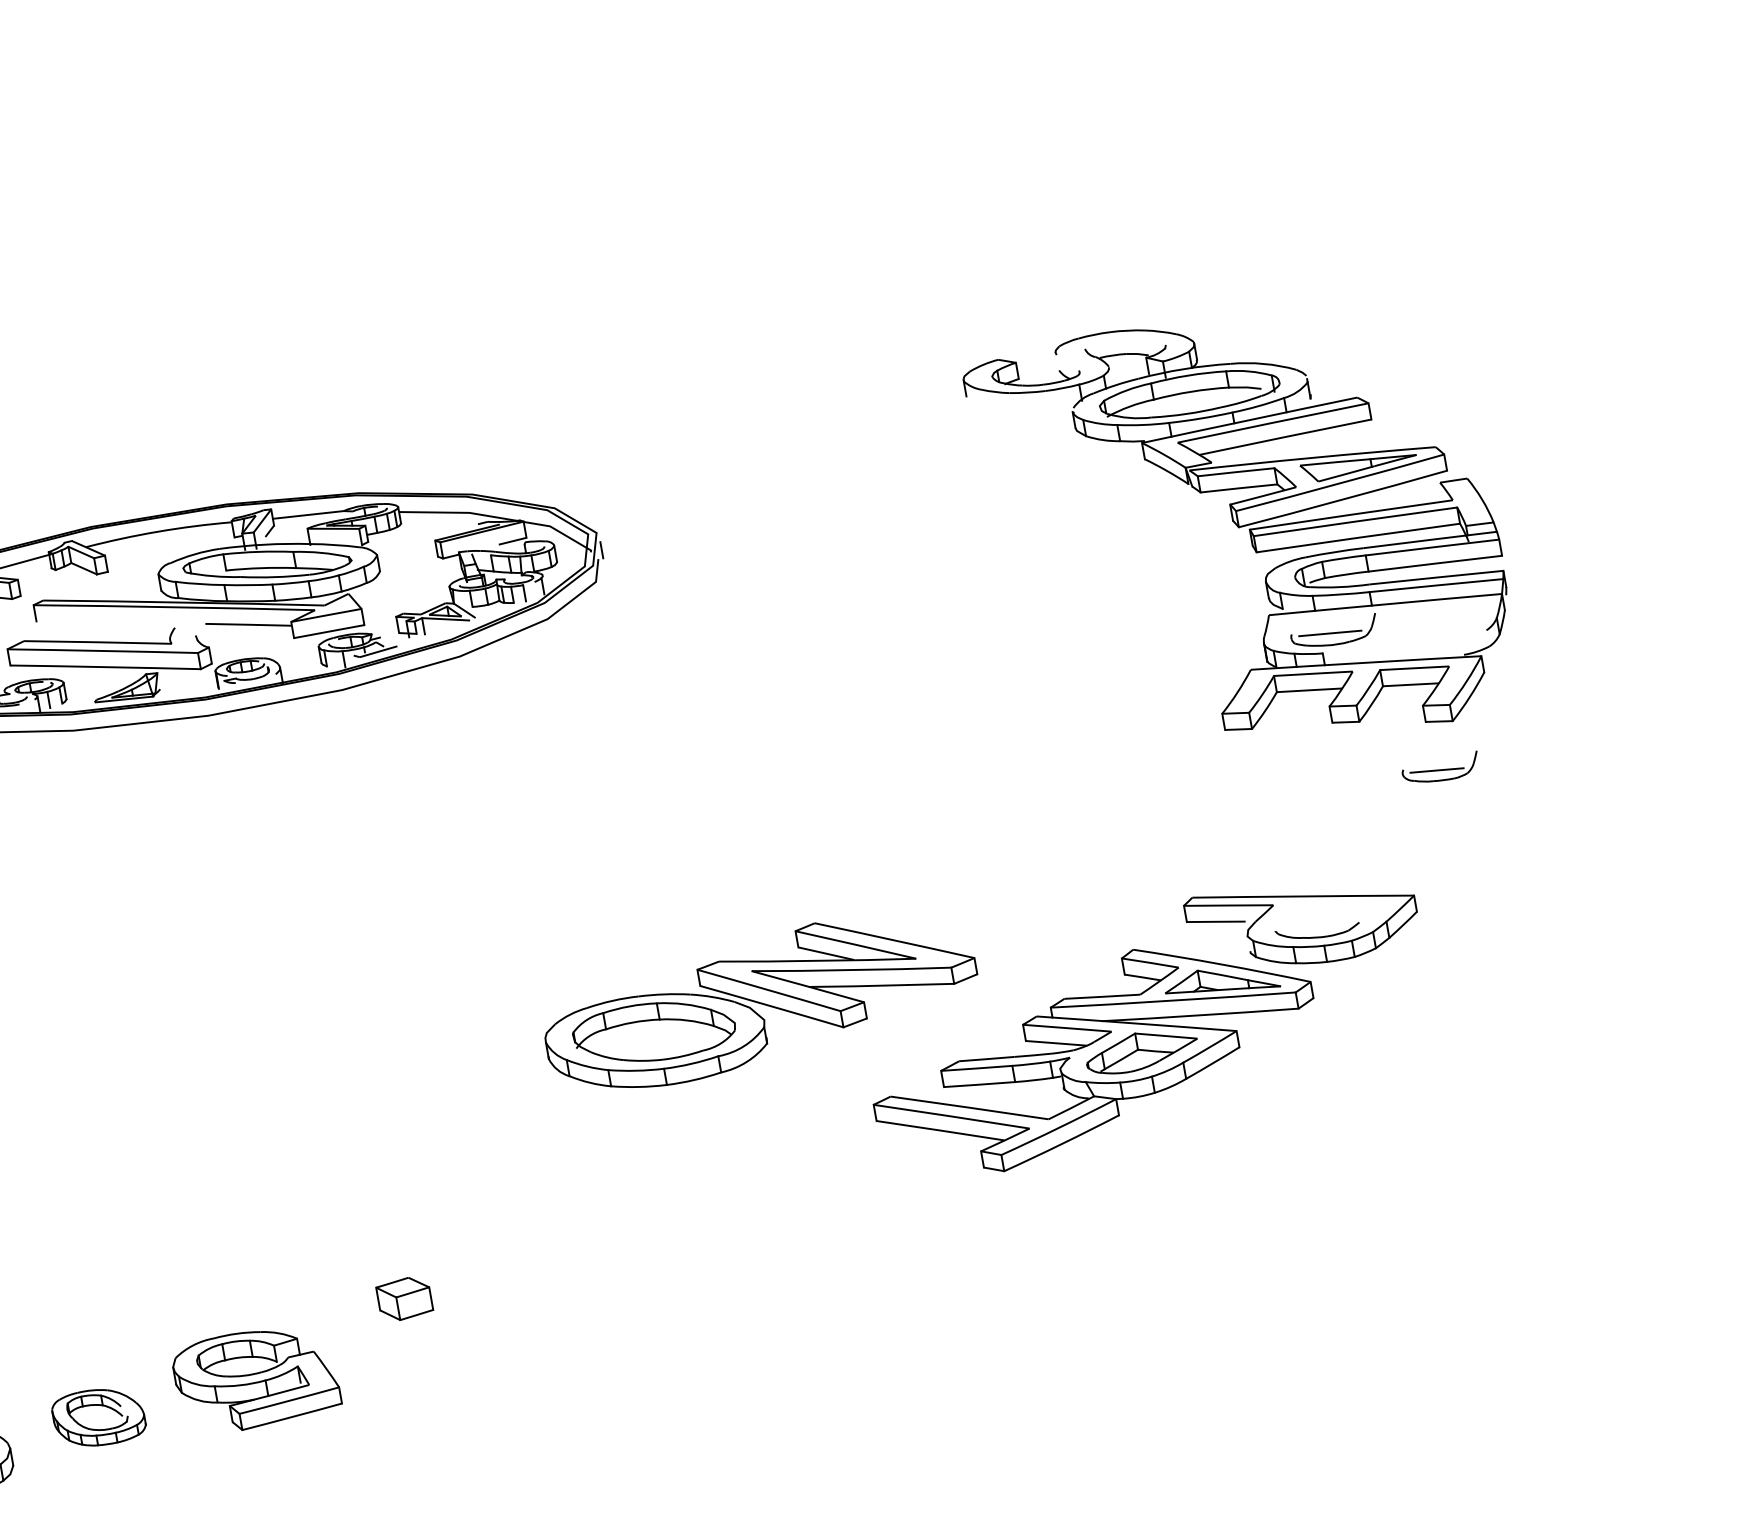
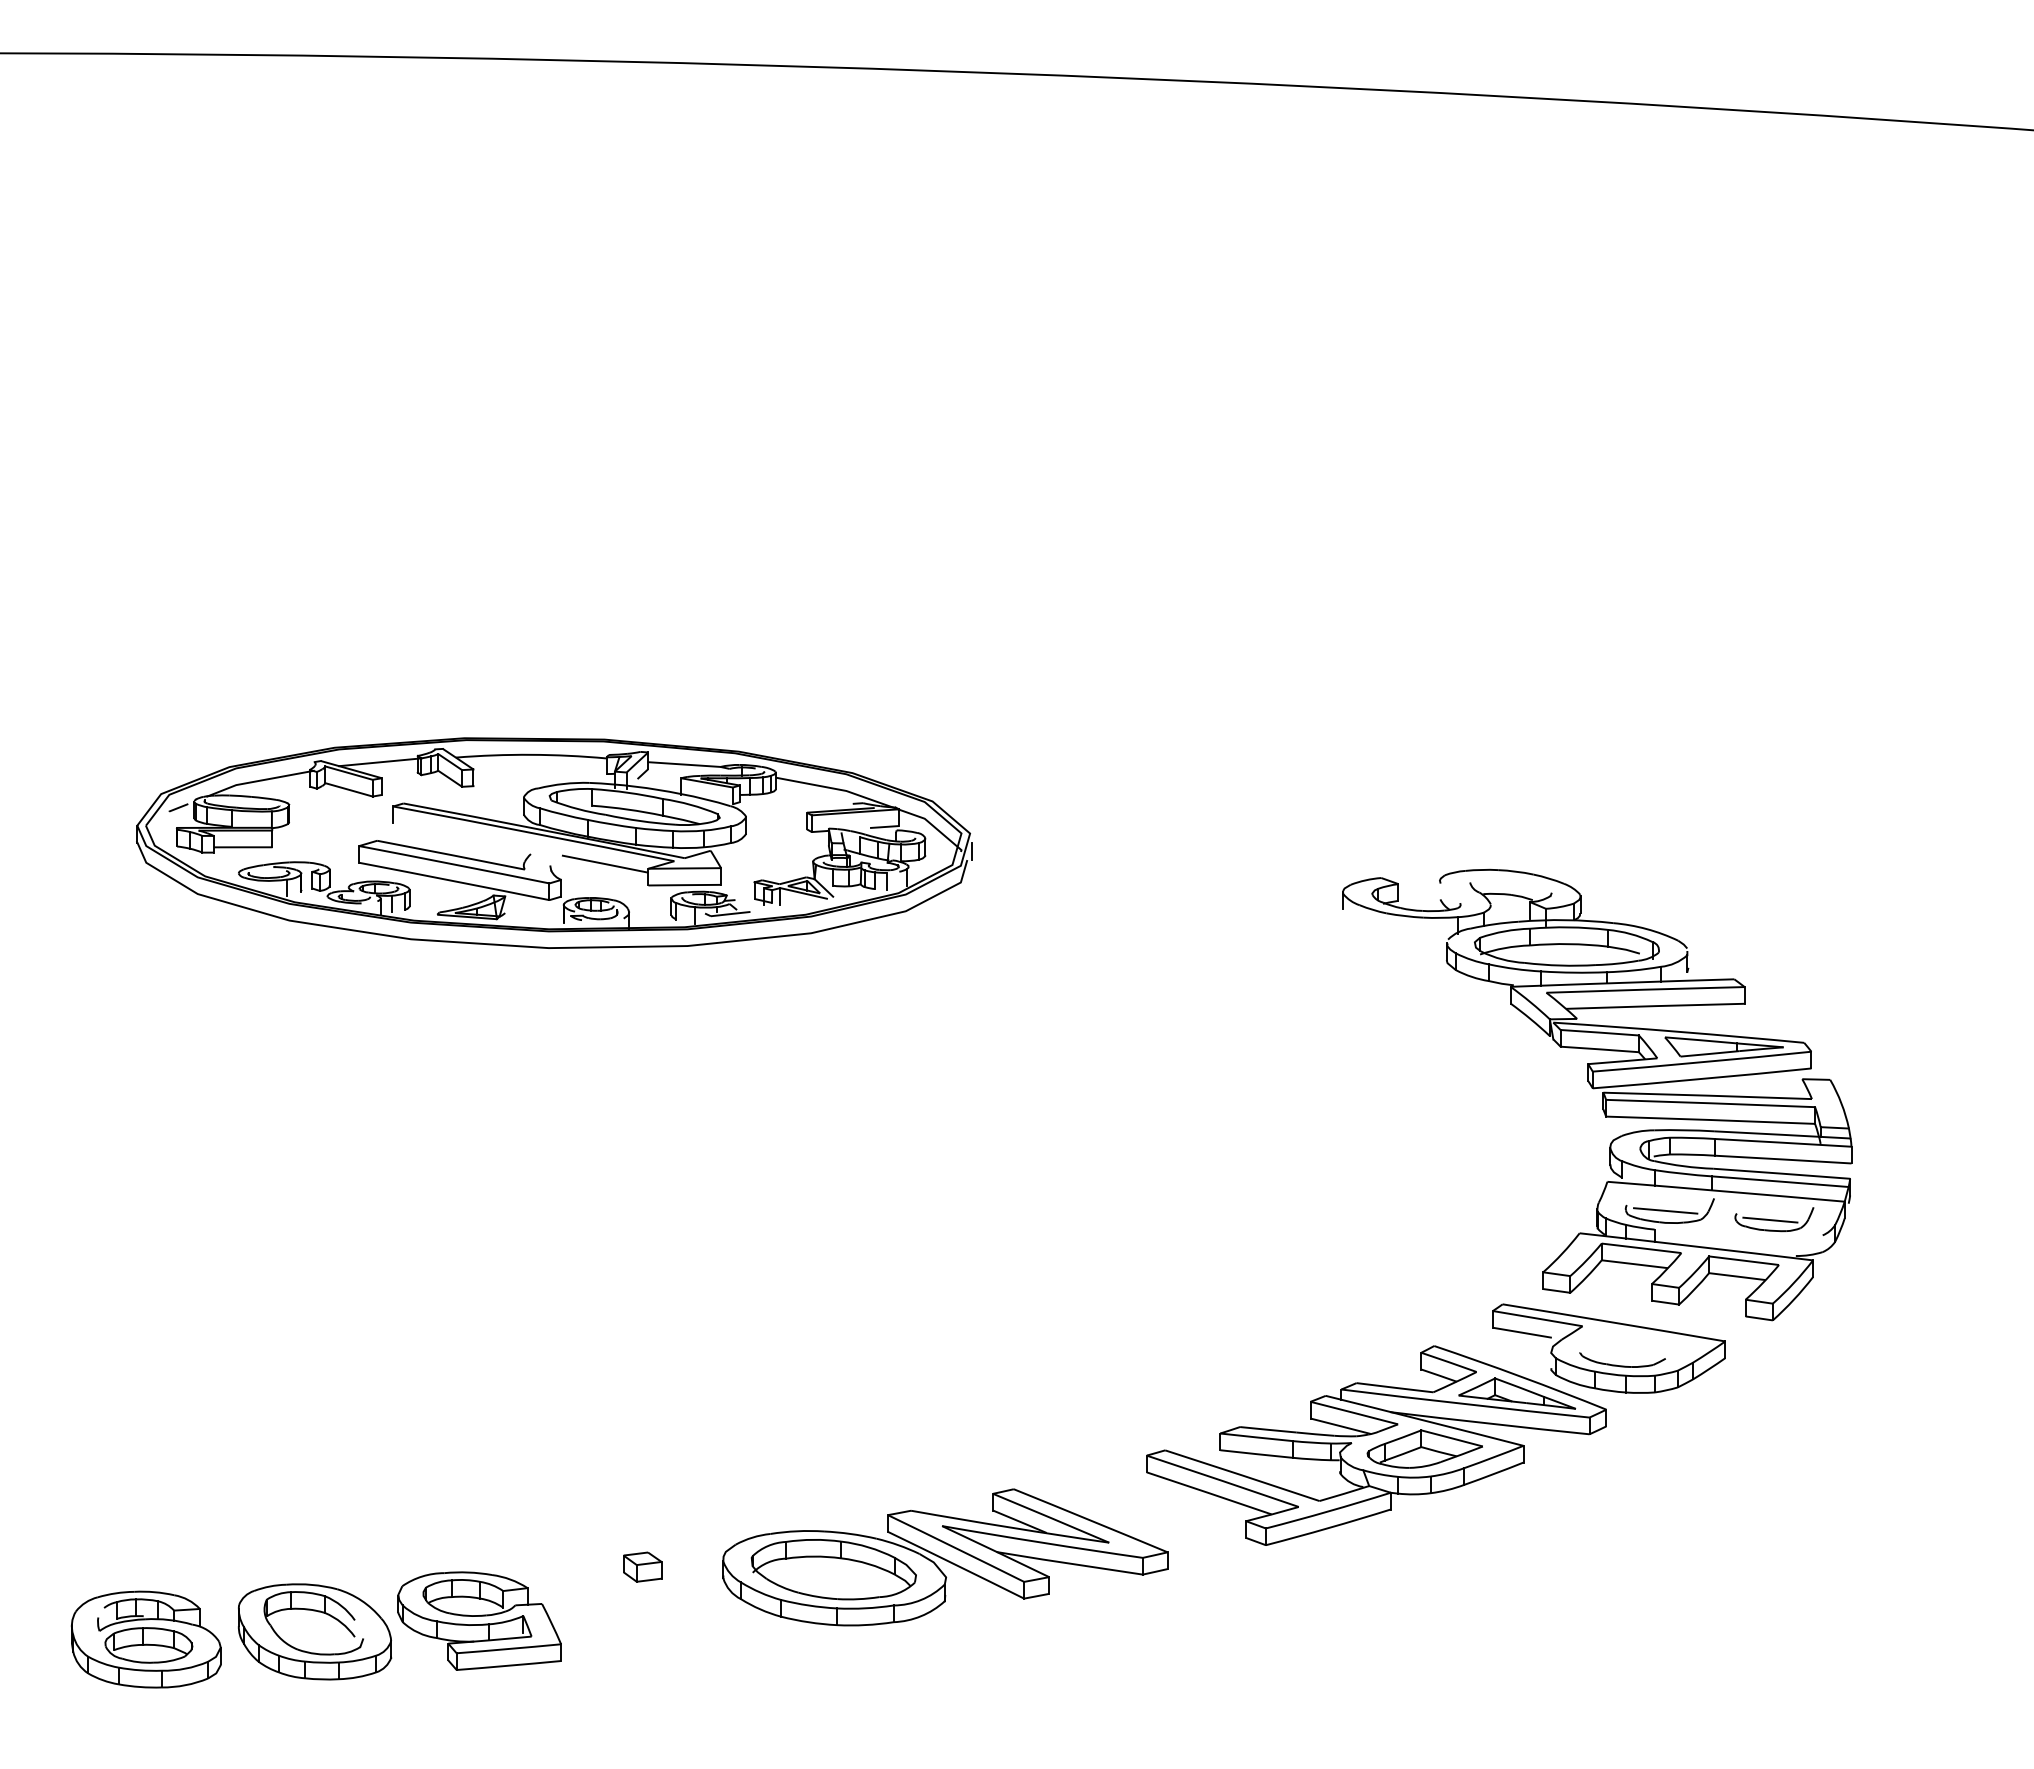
part: (1244, 532) -> (1597, 1094), moved
part: (760, 1000) -> (945, 1557), moved
part: (404, 1298) -> (642, 1566), size x0.71
part: (99, 1416) -> (315, 1631), size x1.67

